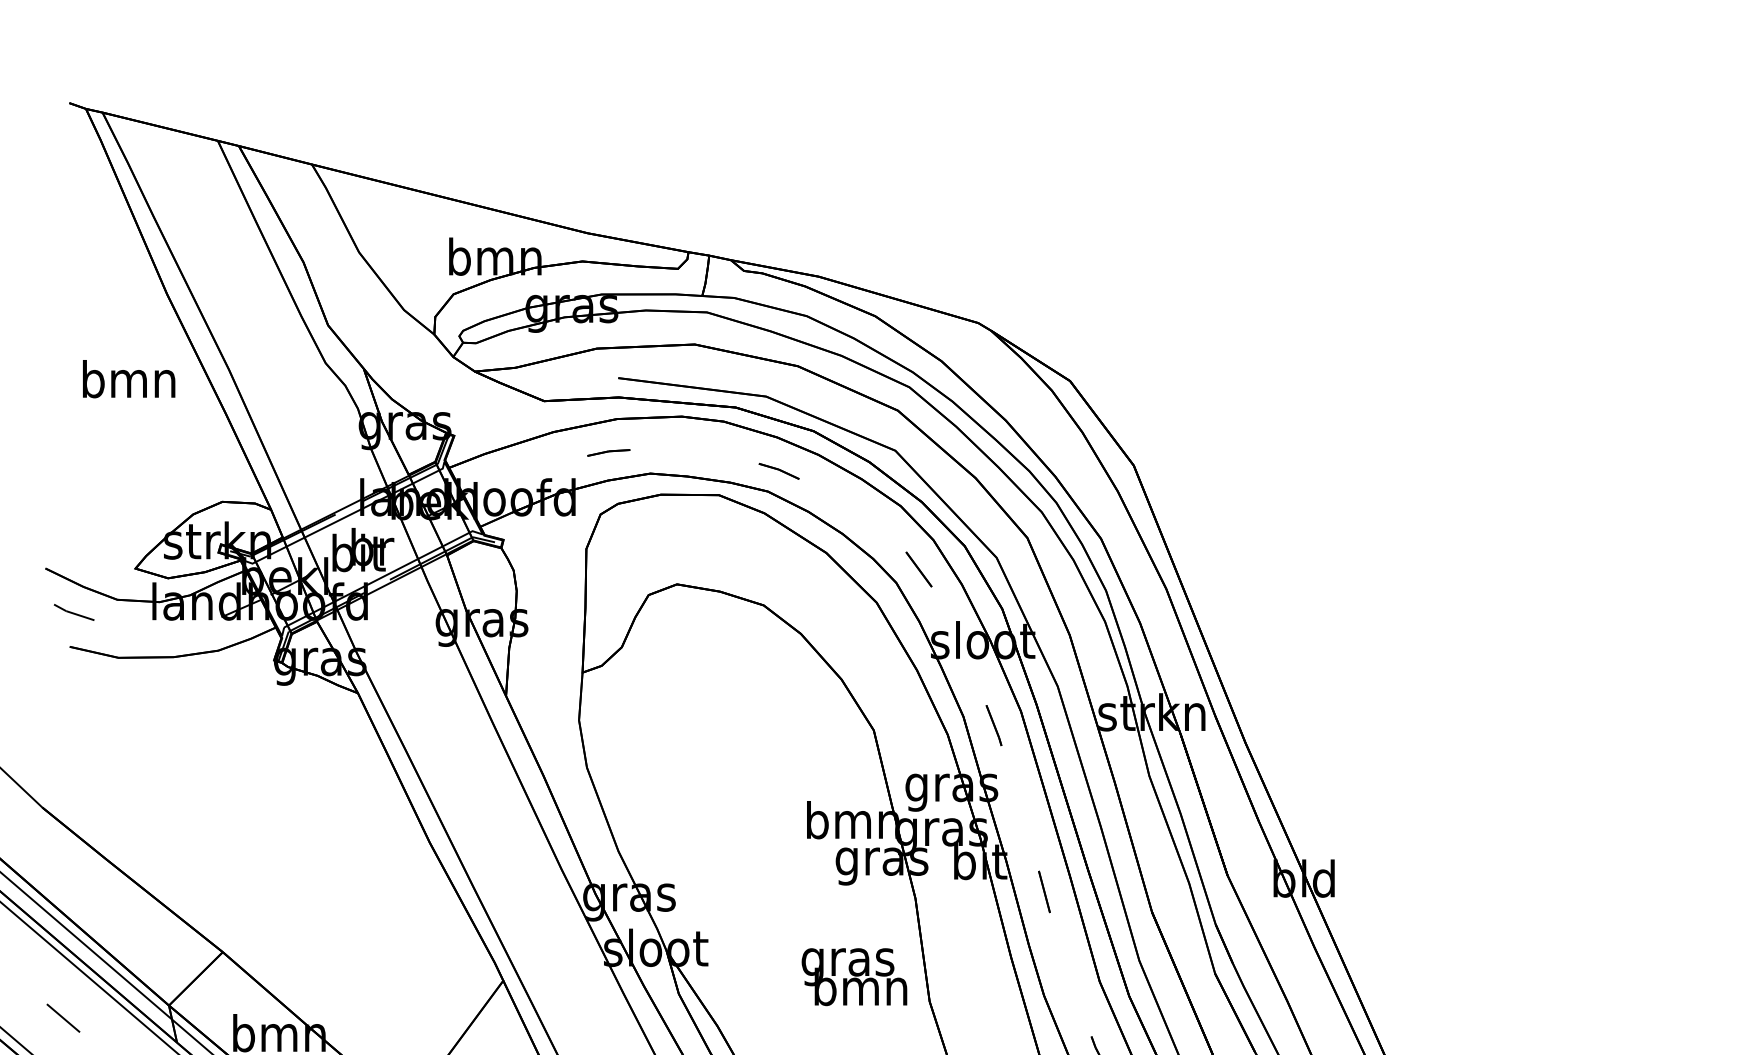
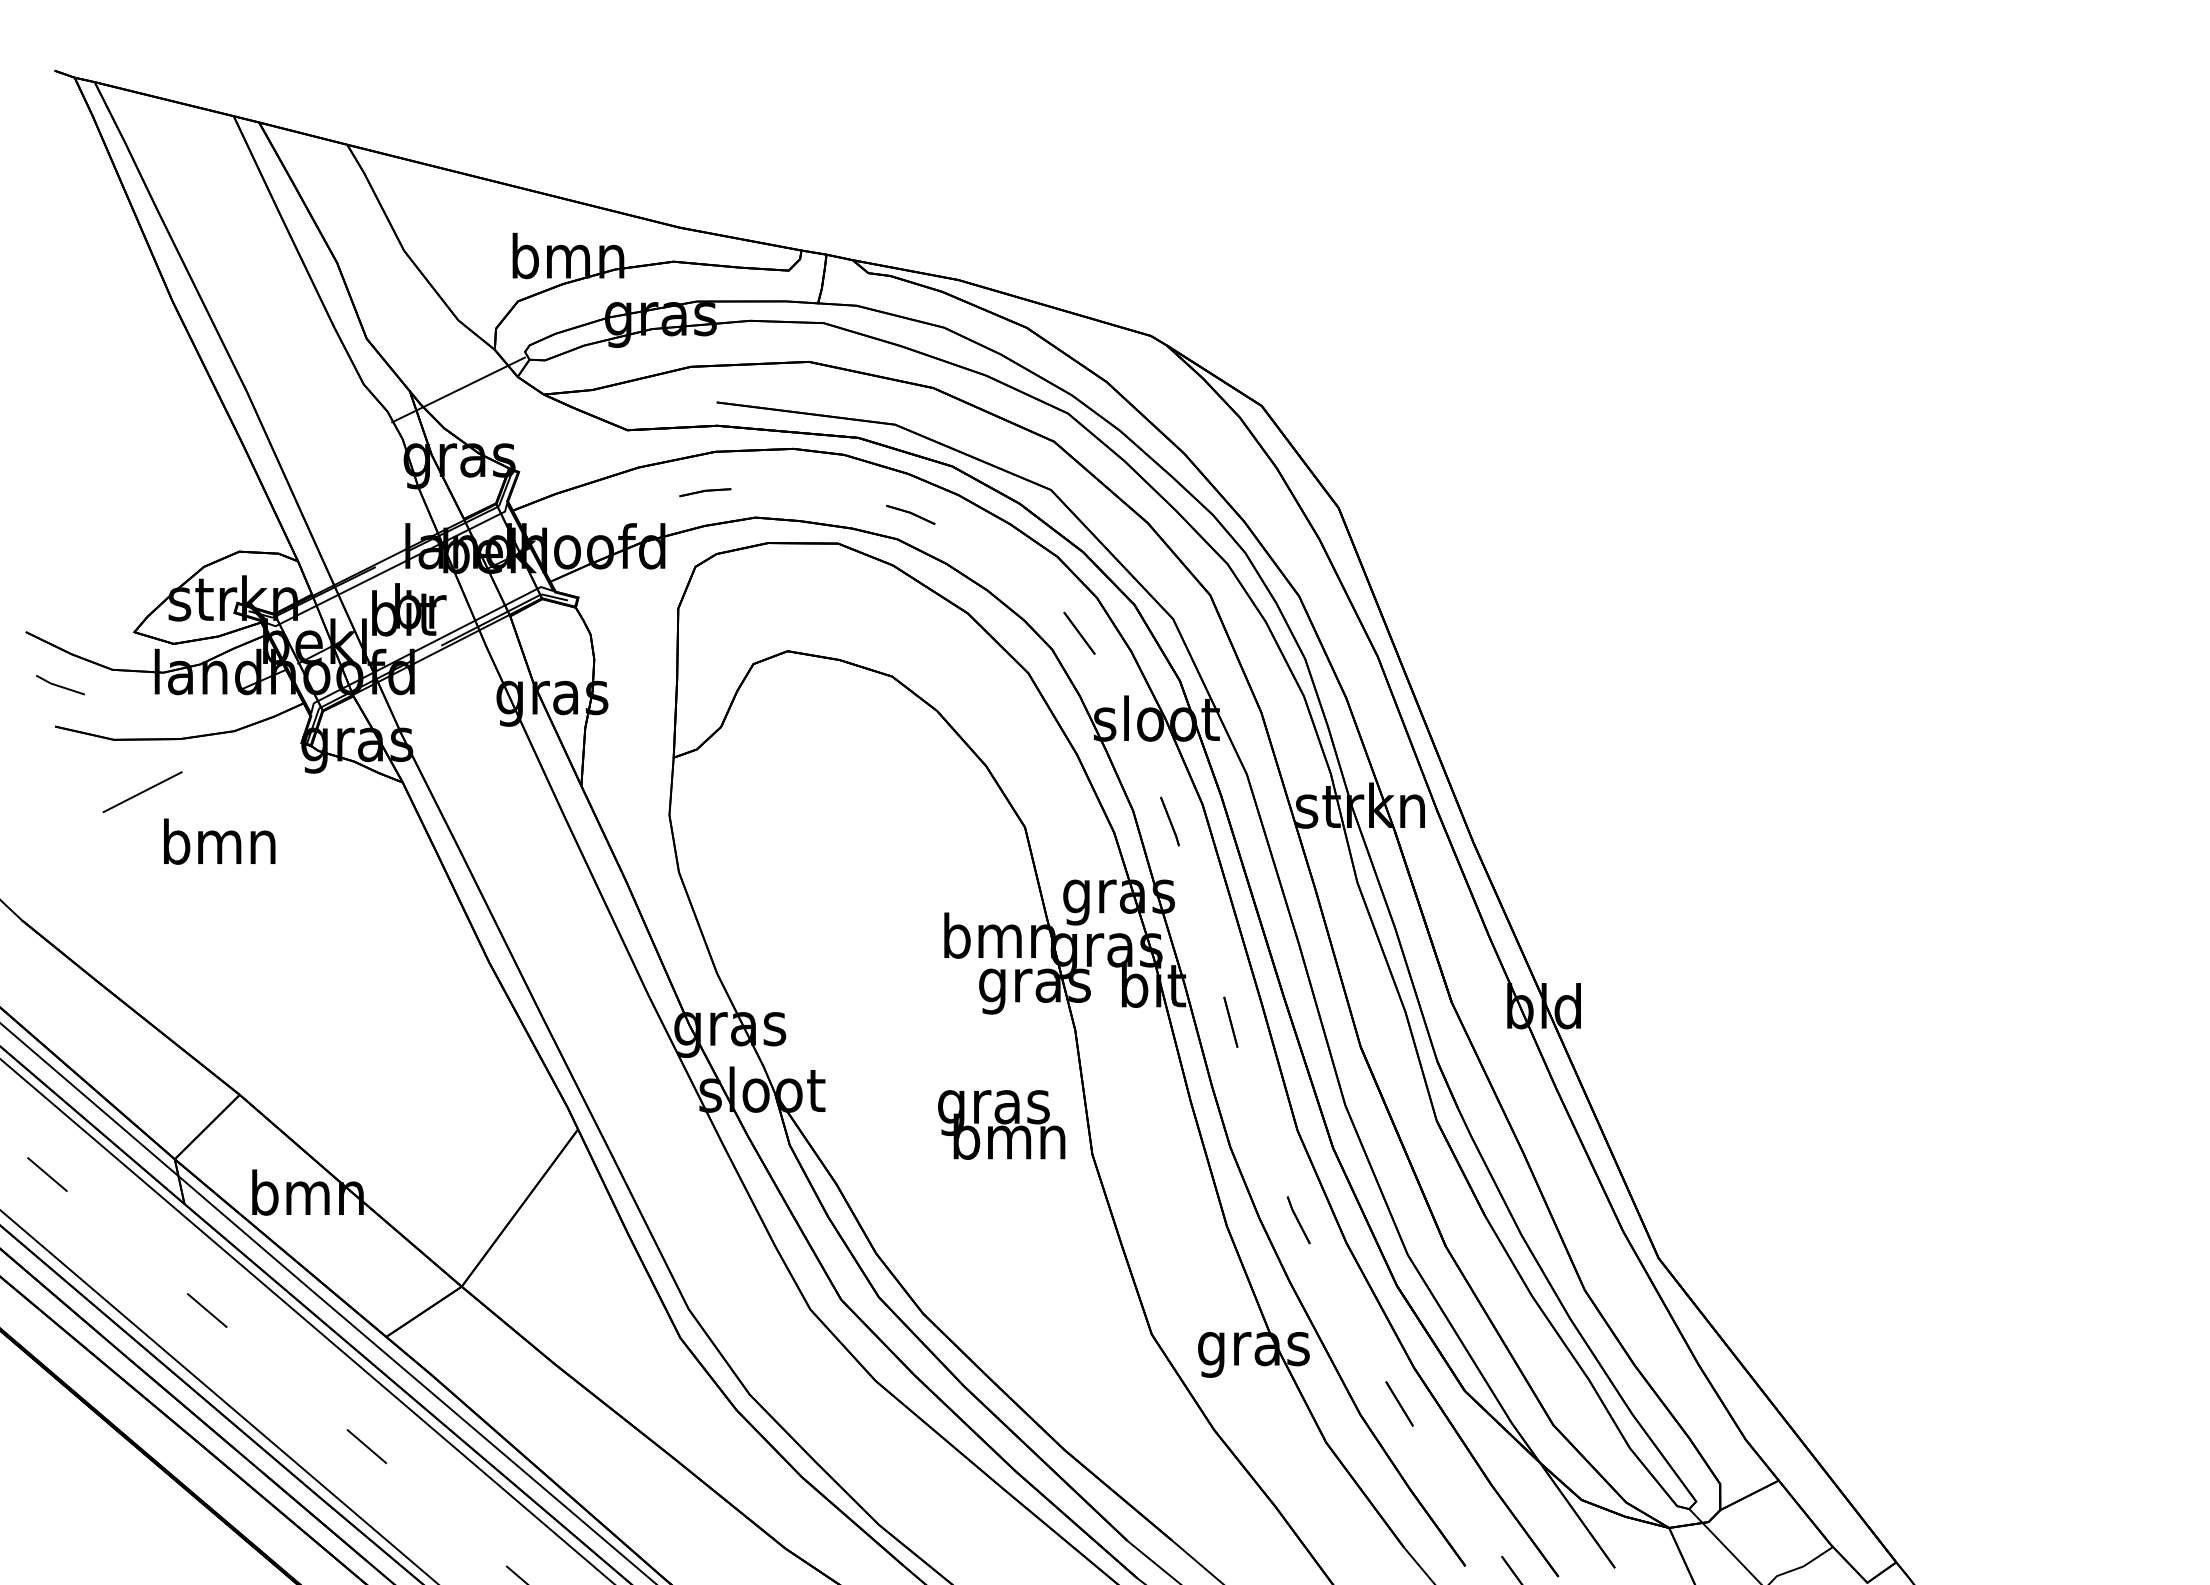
line: (404, 367) -> (458, 389), added
text: (128, 379) -> (219, 841), moved
line: (142, 701) -> (142, 792), added

